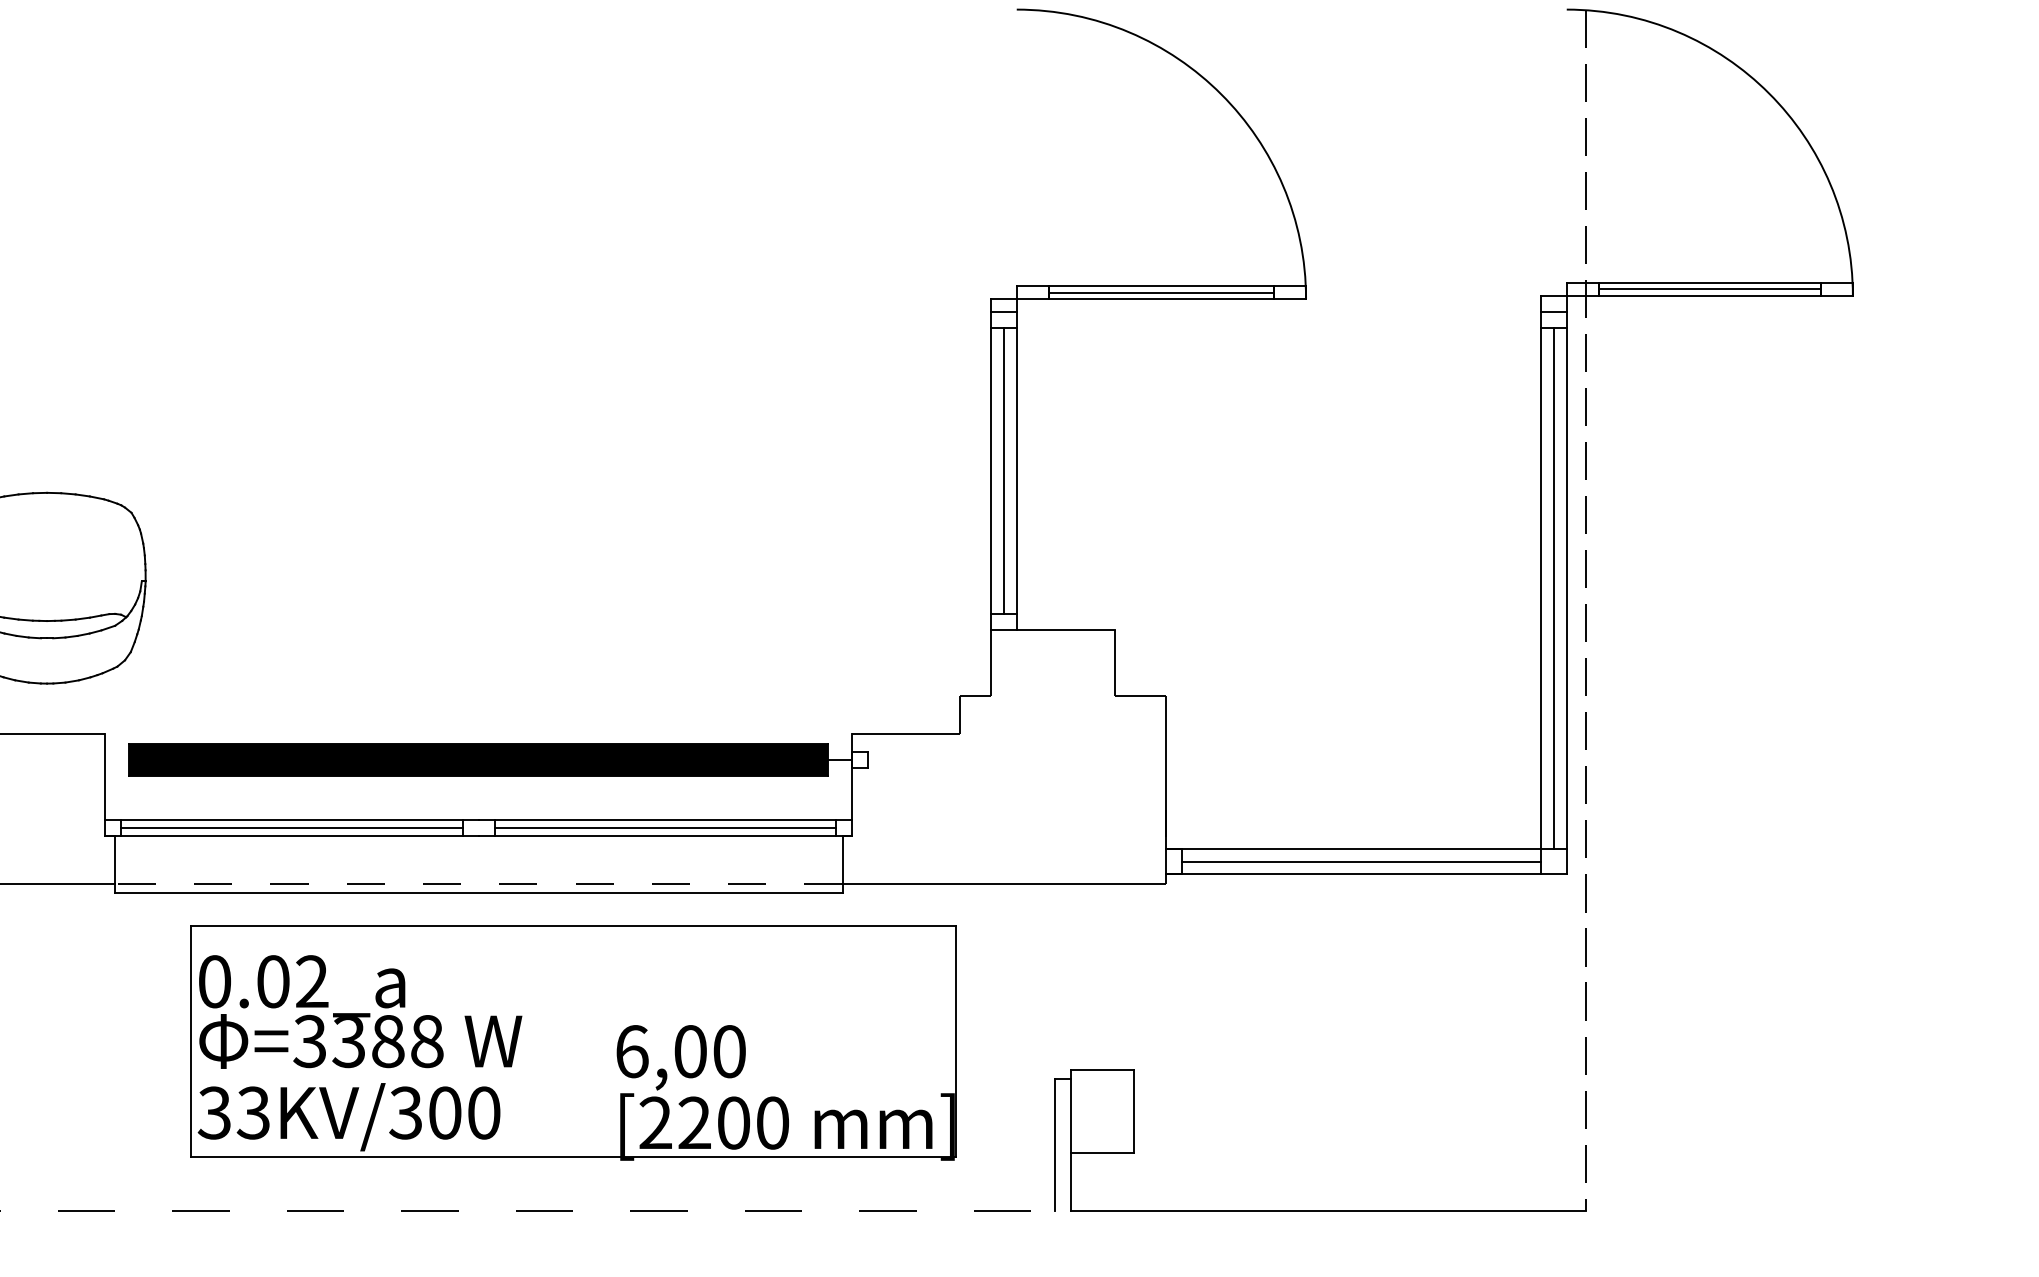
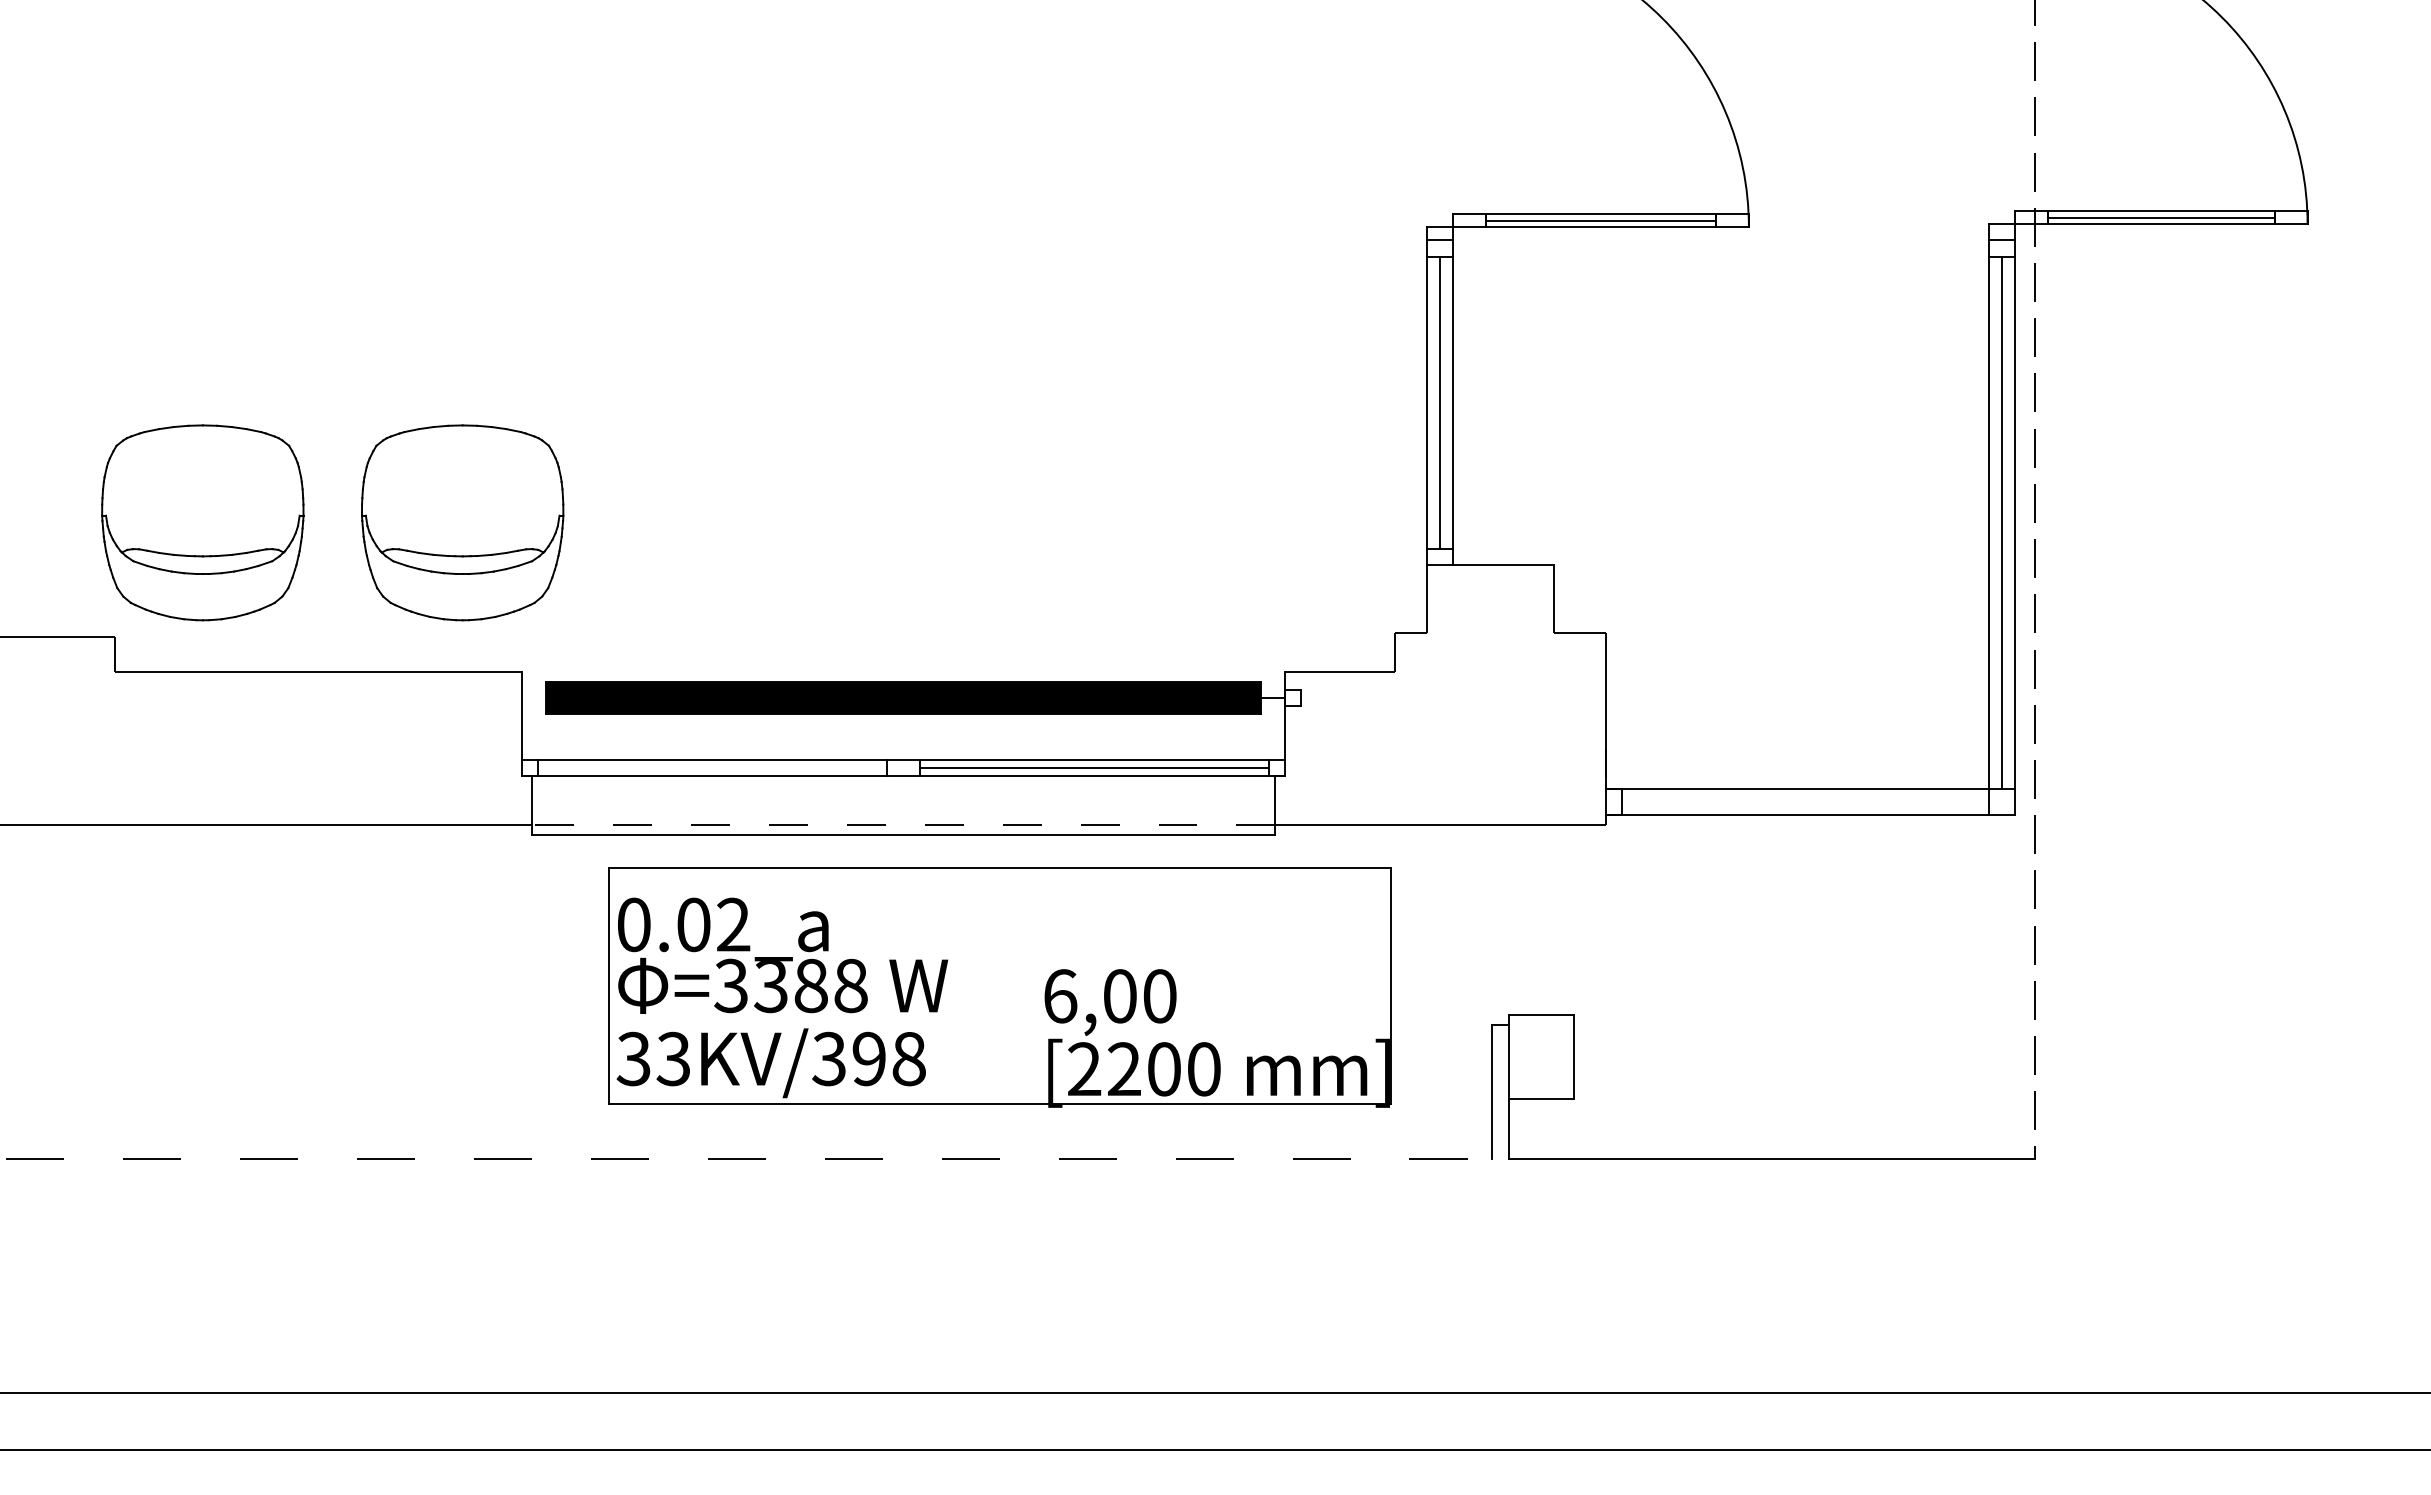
line: (291, 828) -> (712, 768), removed
line: (1361, 861) -> (1805, 802), removed
text: (463, 1112) -> (888, 1058), 33KV/300 -> 33KV/398

